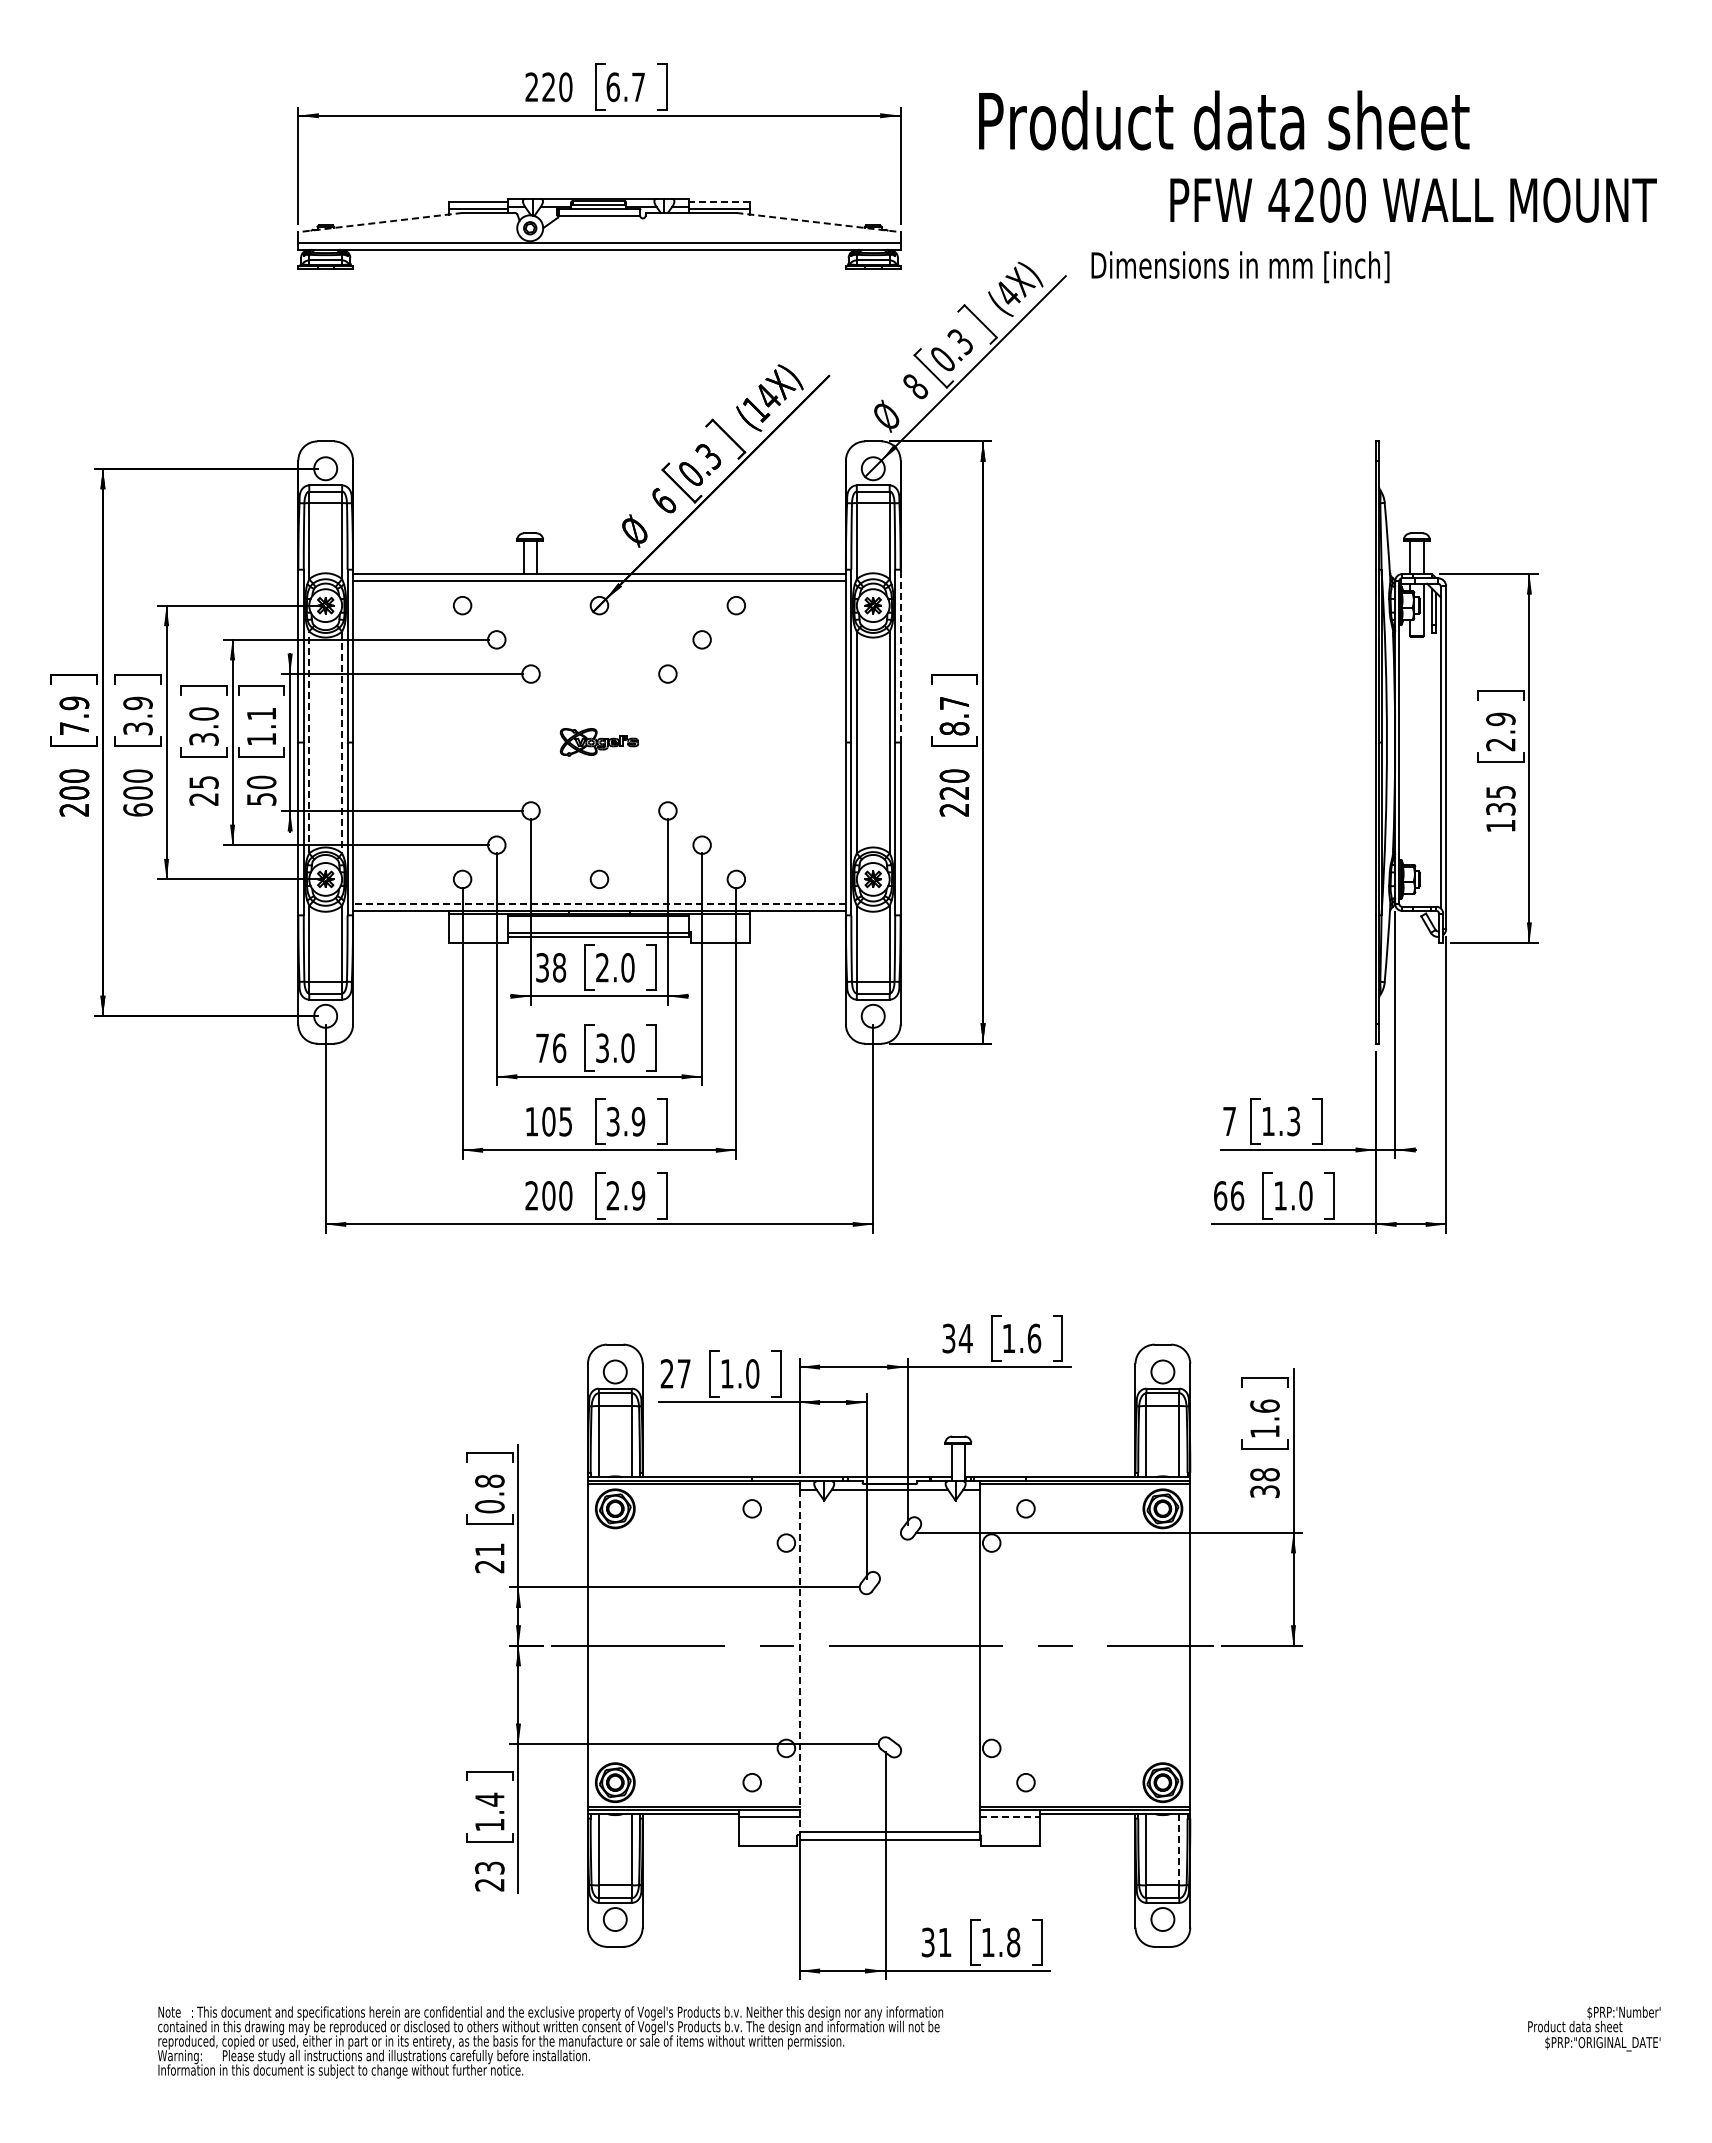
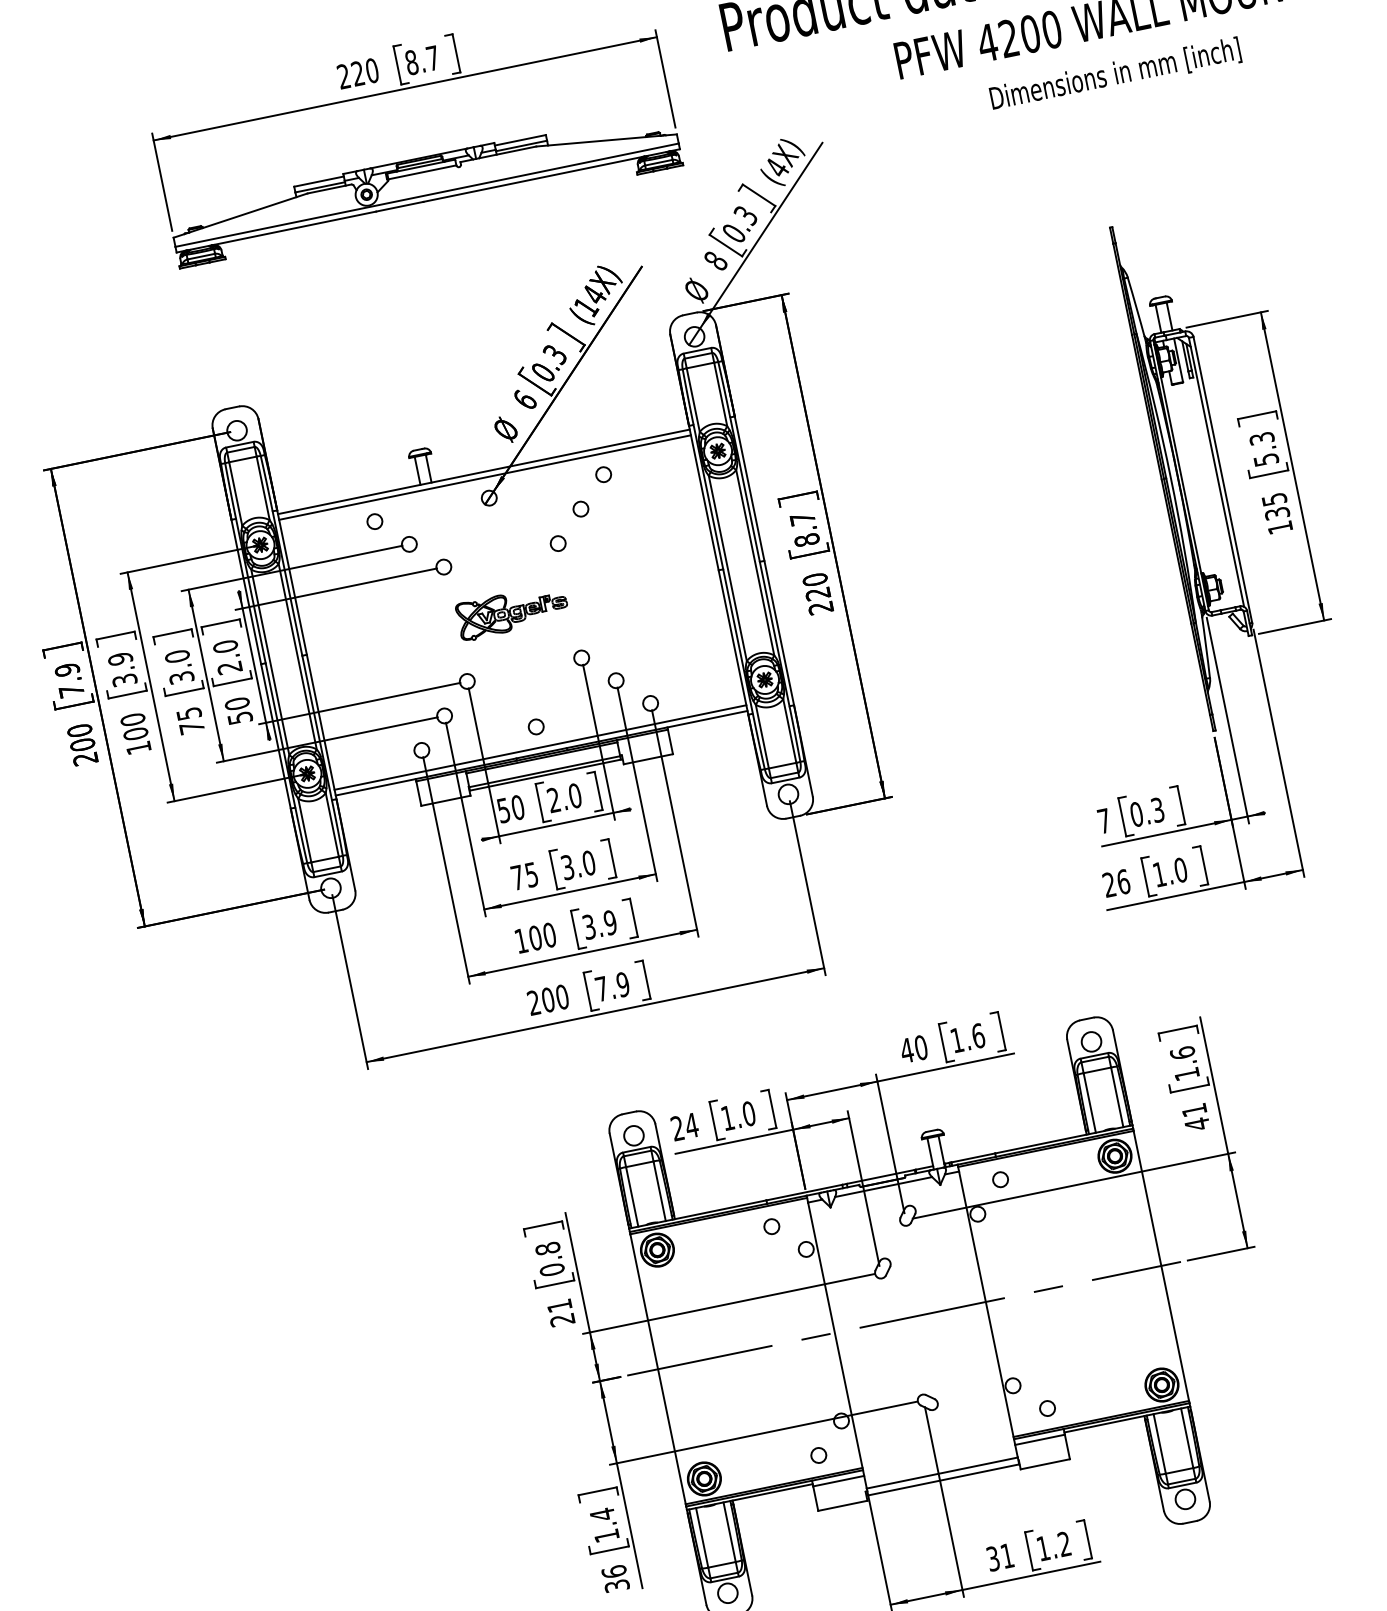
text: (612, 86) -> (411, 62), 6.7 -> 8.7
line: (719, 202) -> (520, 140), dashed -> solid
line: (380, 222) -> (240, 215), dashed -> solid
line: (818, 222) -> (606, 140), dashed -> solid
text: (1240, 267) -> (1115, 75), moved
line: (900, 655) -> (749, 488), dashed -> solid
text: (261, 726) -> (227, 657), 1.1 -> 2.0
text: (1500, 731) -> (1263, 448), 2.9 -> 5.3
line: (309, 742) -> (270, 662), dashed -> solid
line: (342, 742) -> (298, 656), dashed -> solid
part: (599, 742) -> (512, 612), size x1.67
text: (203, 799) -> (191, 728), 25 -> 75
text: (137, 809) -> (138, 747), 600 -> 100
line: (598, 904) -> (539, 748), dashed -> solid
text: (551, 967) -> (511, 808), 38 -> 50
text: (559, 1048) -> (531, 875), 76 -> 75
text: (565, 1121) -> (549, 935), 105 -> 100
text: (1268, 1121) -> (1136, 814), 1.3 -> 0.3
text: (612, 1195) -> (601, 988), 2.9 -> 7.9
text: (1220, 1195) -> (1109, 884), 66 -> 26
text: (956, 1338) -> (913, 1049), 34 -> 40
text: (684, 1373) -> (692, 1125), 27 -> 24
text: (1264, 1483) -> (1195, 1117), 38 -> 41
line: (799, 1661) -> (837, 1346), dashed -> solid
line: (1009, 1816) -> (1039, 1439), dashed -> solid
line: (1179, 1849) -> (1187, 1438), dashed -> solid
text: (489, 1876) -> (615, 1578), 23 -> 36
text: (1013, 1942) -> (1064, 1544), 1.8 -> 1.2

